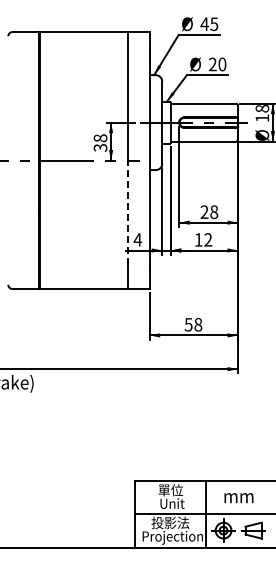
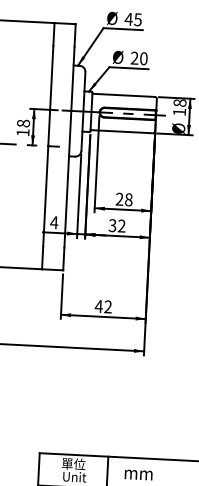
text: (100, 147) -> (23, 132), 38 -> 18
line: (127, 212) -> (45, 195), dashed -> solid
text: (198, 239) -> (112, 225), 12 -> 32
text: (193, 324) -> (103, 306), 58 -> 42

